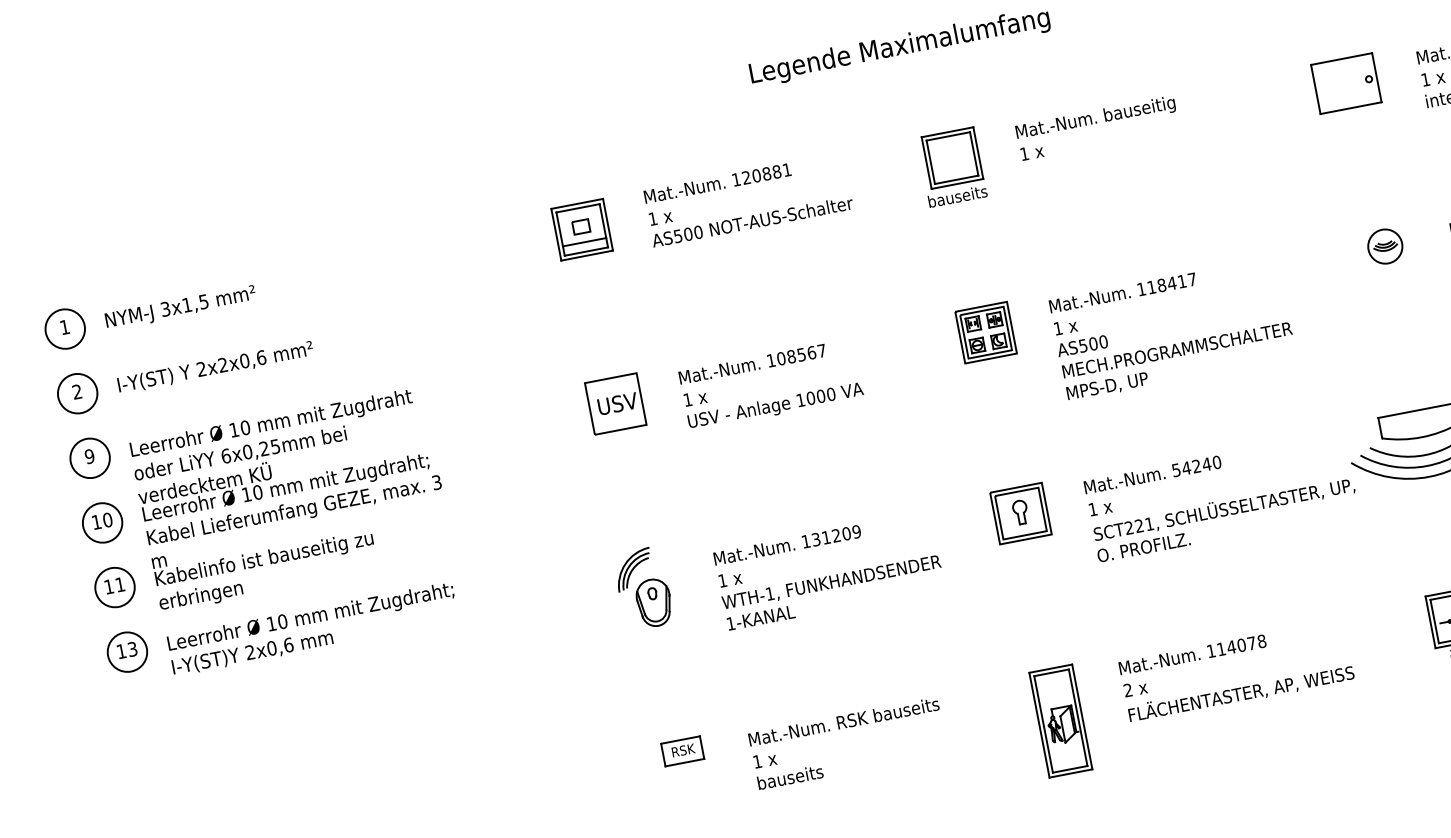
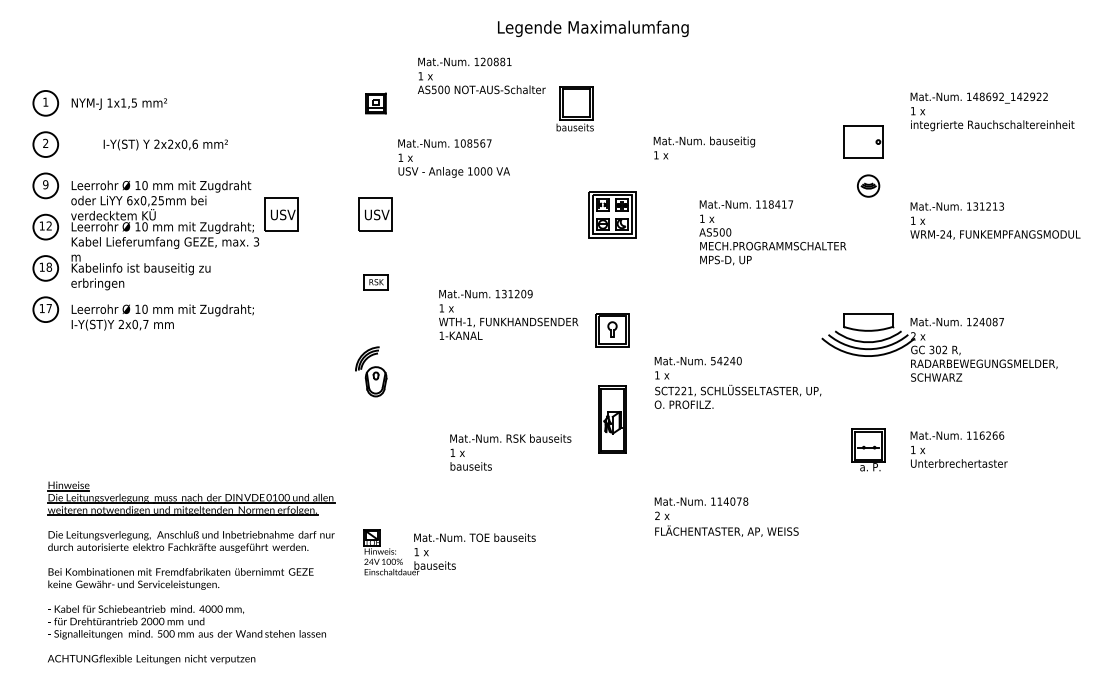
part: (1345, 82) -> (863, 141), moved
text: (1097, 127) -> (704, 147), moved
part: (950, 166) -> (574, 108), moved
text: (747, 199) -> (481, 75), moved
part: (581, 229) -> (375, 103), size x0.6
part: (1385, 245) -> (868, 185), moved
text: (164, 308) -> (109, 102), 3x1,5 -> 1x1,5
text: (1172, 328) -> (772, 232), moved
part: (986, 332) -> (612, 214), size x1.4
text: (214, 367) -> (165, 144), moved
text: (770, 385) -> (453, 158), moved
part: (467, 432) -> (281, 214), added
text: (1220, 496) -> (737, 382), moved
text: (107, 519) -> (49, 225), 10 -> 12
text: (828, 570) -> (508, 314), moved
text: (120, 583) -> (49, 266), 11 -> 18
part: (643, 588) -> (371, 371), moved
text: (288, 645) -> (145, 324), 2x0,6 -> 2x0,7
text: (131, 649) -> (48, 308), 13 -> 17
text: (1236, 670) -> (726, 516), moved
part: (1060, 720) -> (612, 419), moved
text: (847, 743) -> (510, 452), moved
part: (681, 751) -> (375, 282), moved

